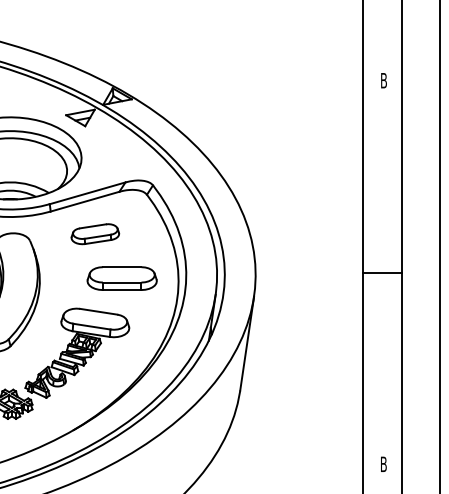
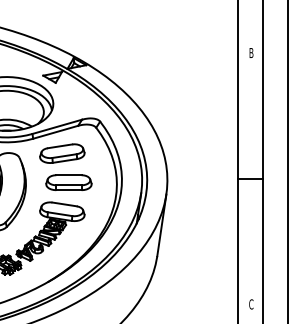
part: (95, 234) -> (62, 153), size x1.43
part: (121, 278) -> (68, 182), moved
text: (383, 464) -> (251, 304), B -> C

